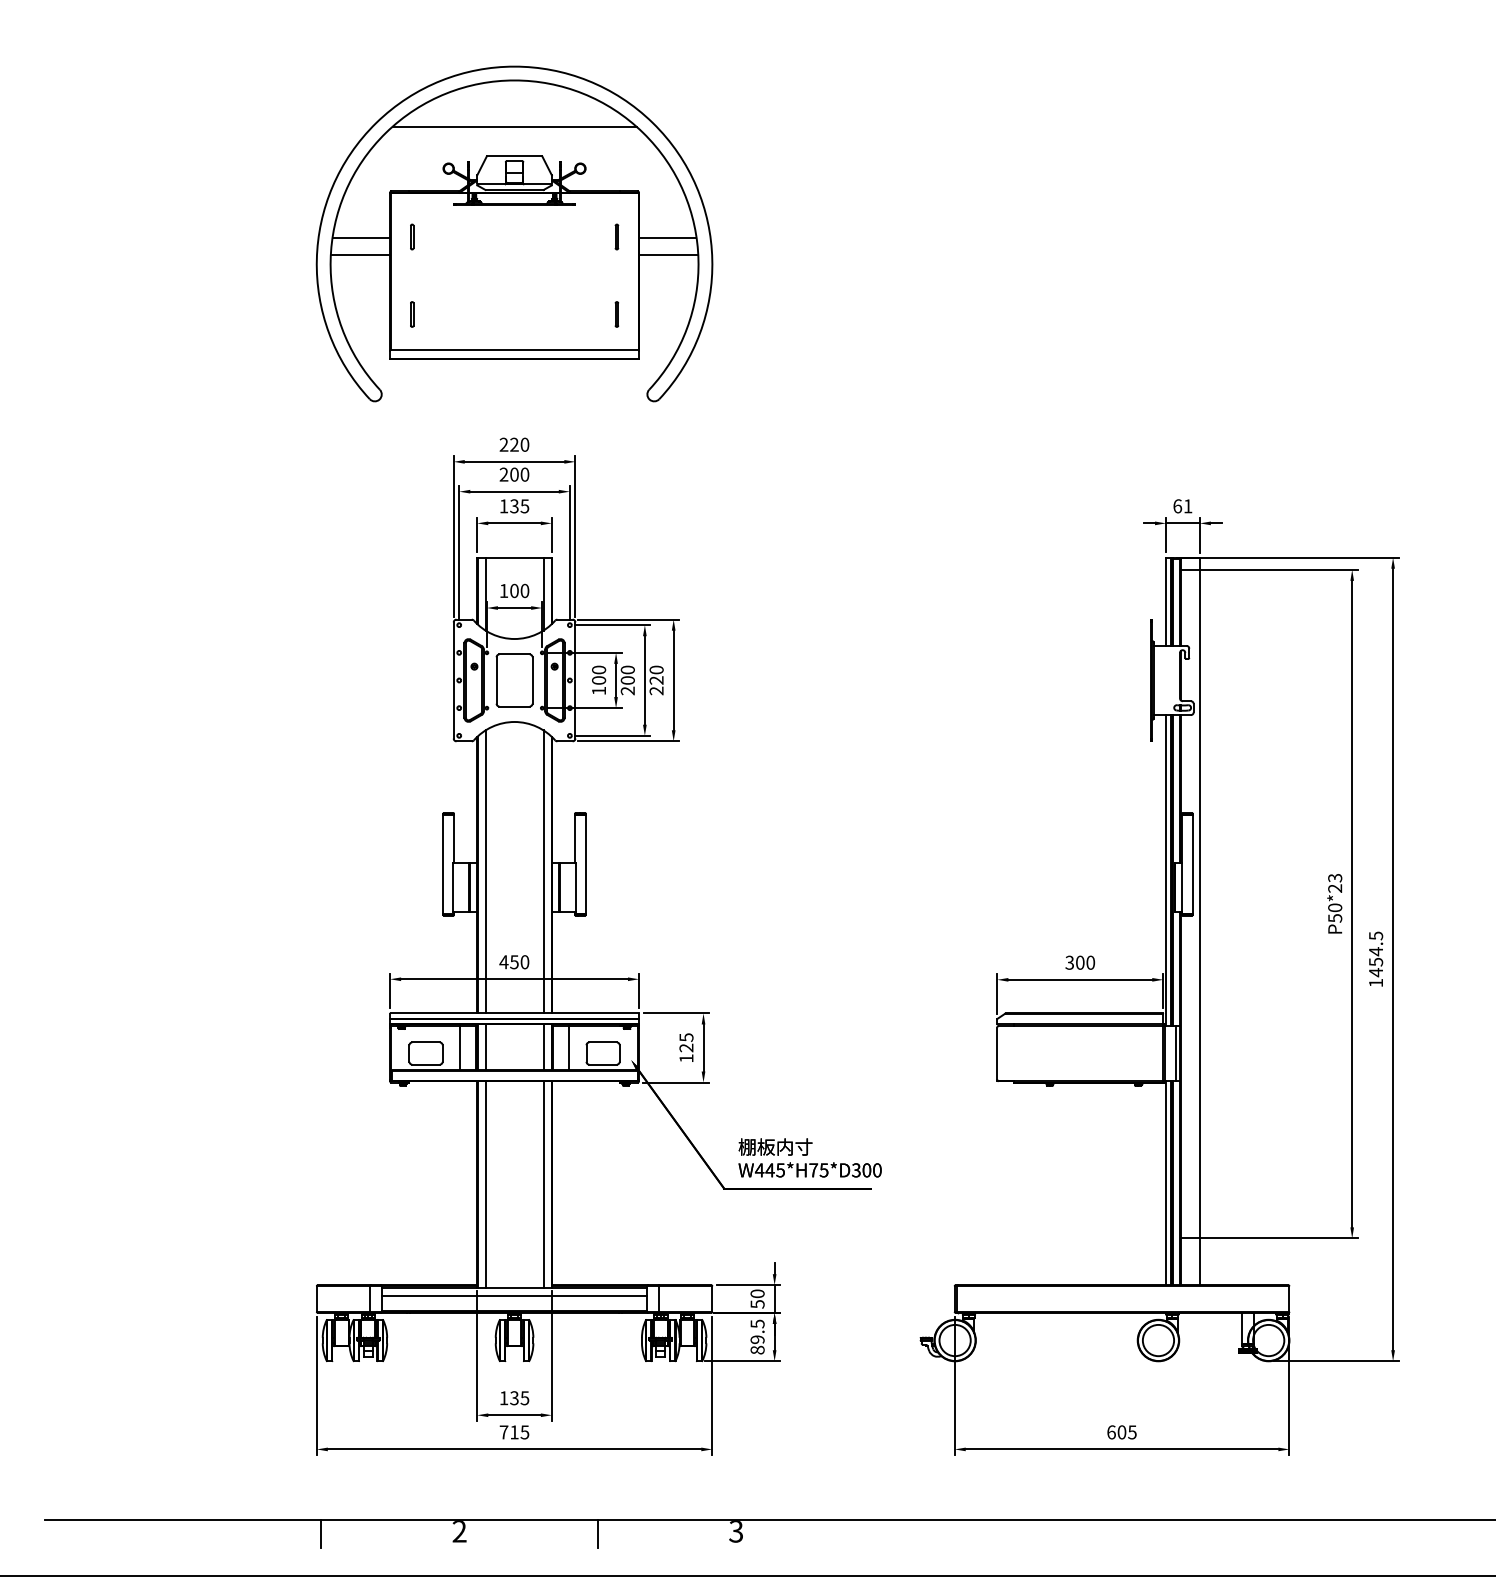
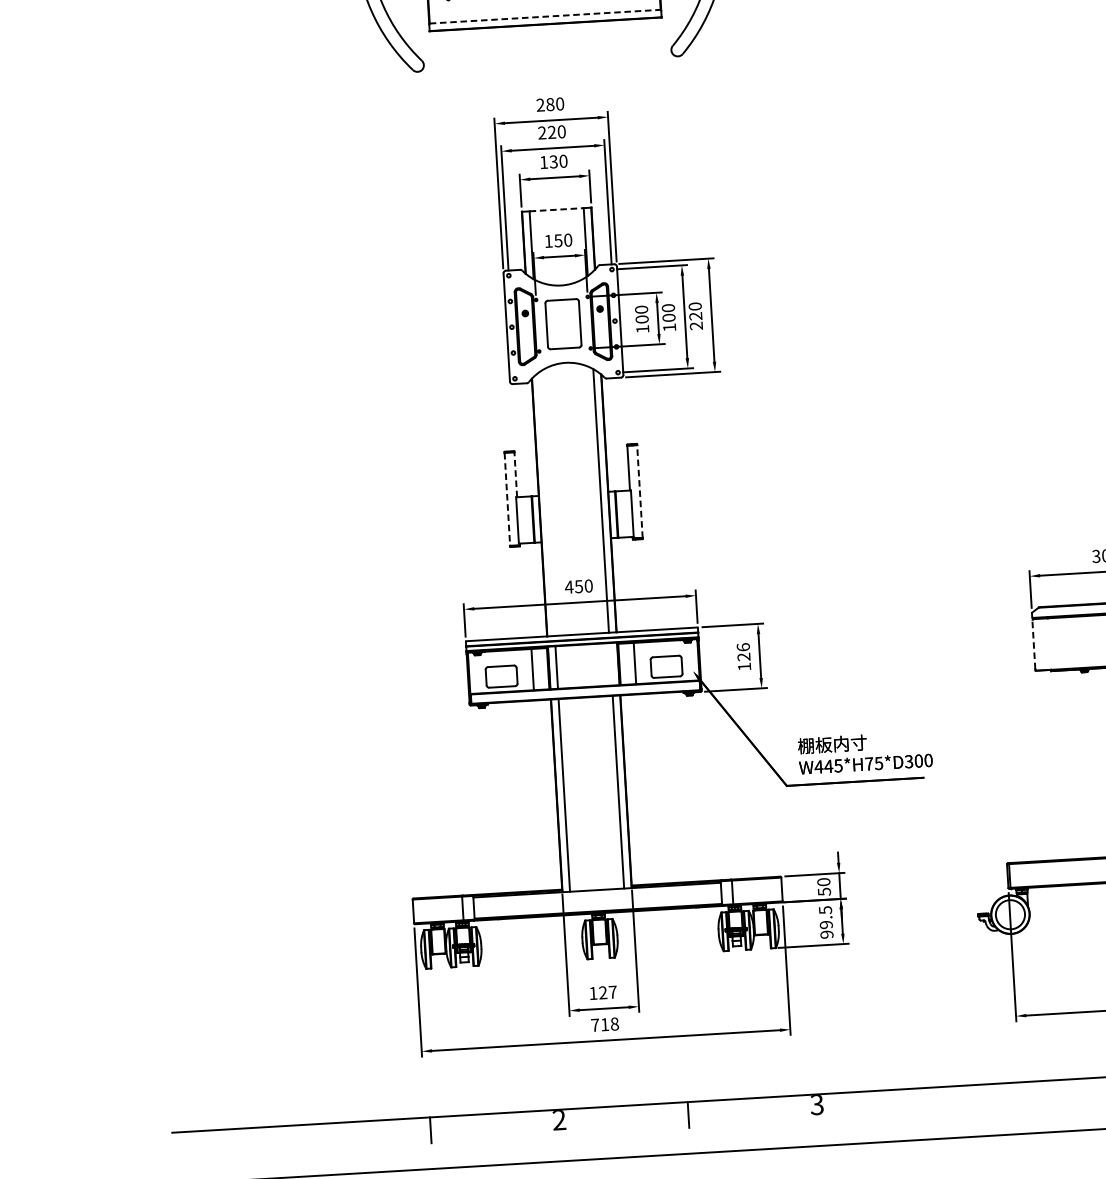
line: (514, 350) -> (545, 16), solid -> dashed
text: (514, 444) -> (550, 104), 220 -> 280
text: (514, 474) -> (552, 132), 200 -> 220
text: (524, 506) -> (563, 161), 135 -> 130
line: (515, 557) -> (557, 209), solid -> dashed
text: (514, 590) -> (558, 240), 100 -> 150
text: (627, 690) -> (669, 327), 200 -> 100
line: (453, 838) -> (515, 474), solid -> dashed
line: (443, 864) -> (507, 499), solid -> dashed
line: (585, 864) -> (639, 491), solid -> dashed
line: (485, 871) -> (546, 503), removed
text: (686, 1037) -> (743, 647), 125 -> 126
line: (543, 1047) -> (610, 664), removed
line: (997, 1053) -> (1034, 644), solid -> dashed
line: (514, 1296) -> (597, 898), removed
text: (757, 1349) -> (826, 934), 89.5 -> 99.5
text: (519, 1398) -> (607, 992), 135 -> 127
text: (524, 1432) -> (614, 1024), 715 -> 718

